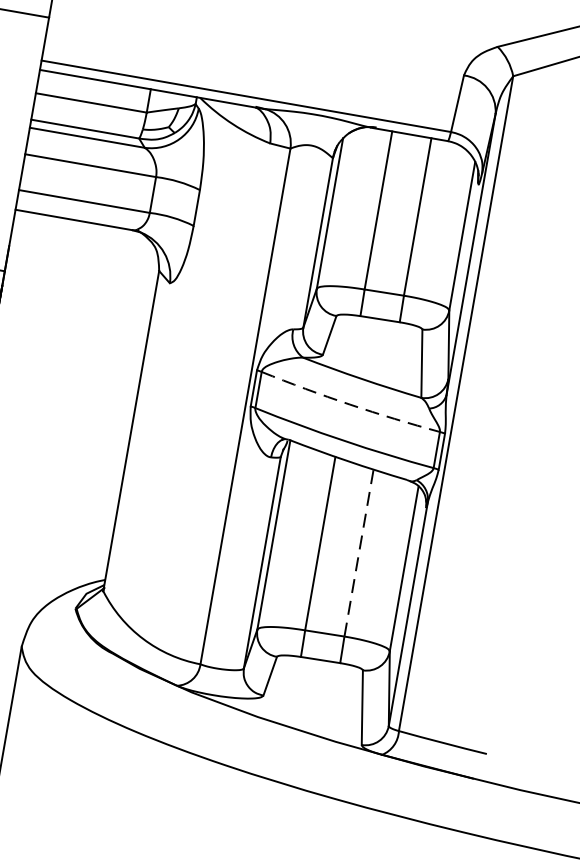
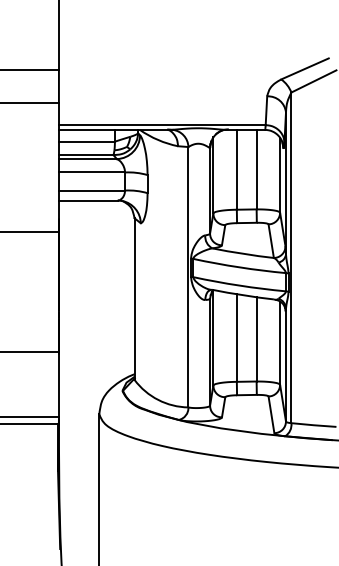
arc: (349, 404) -> (239, 267), dashed -> solid
line: (359, 551) -> (256, 338), dashed -> solid

